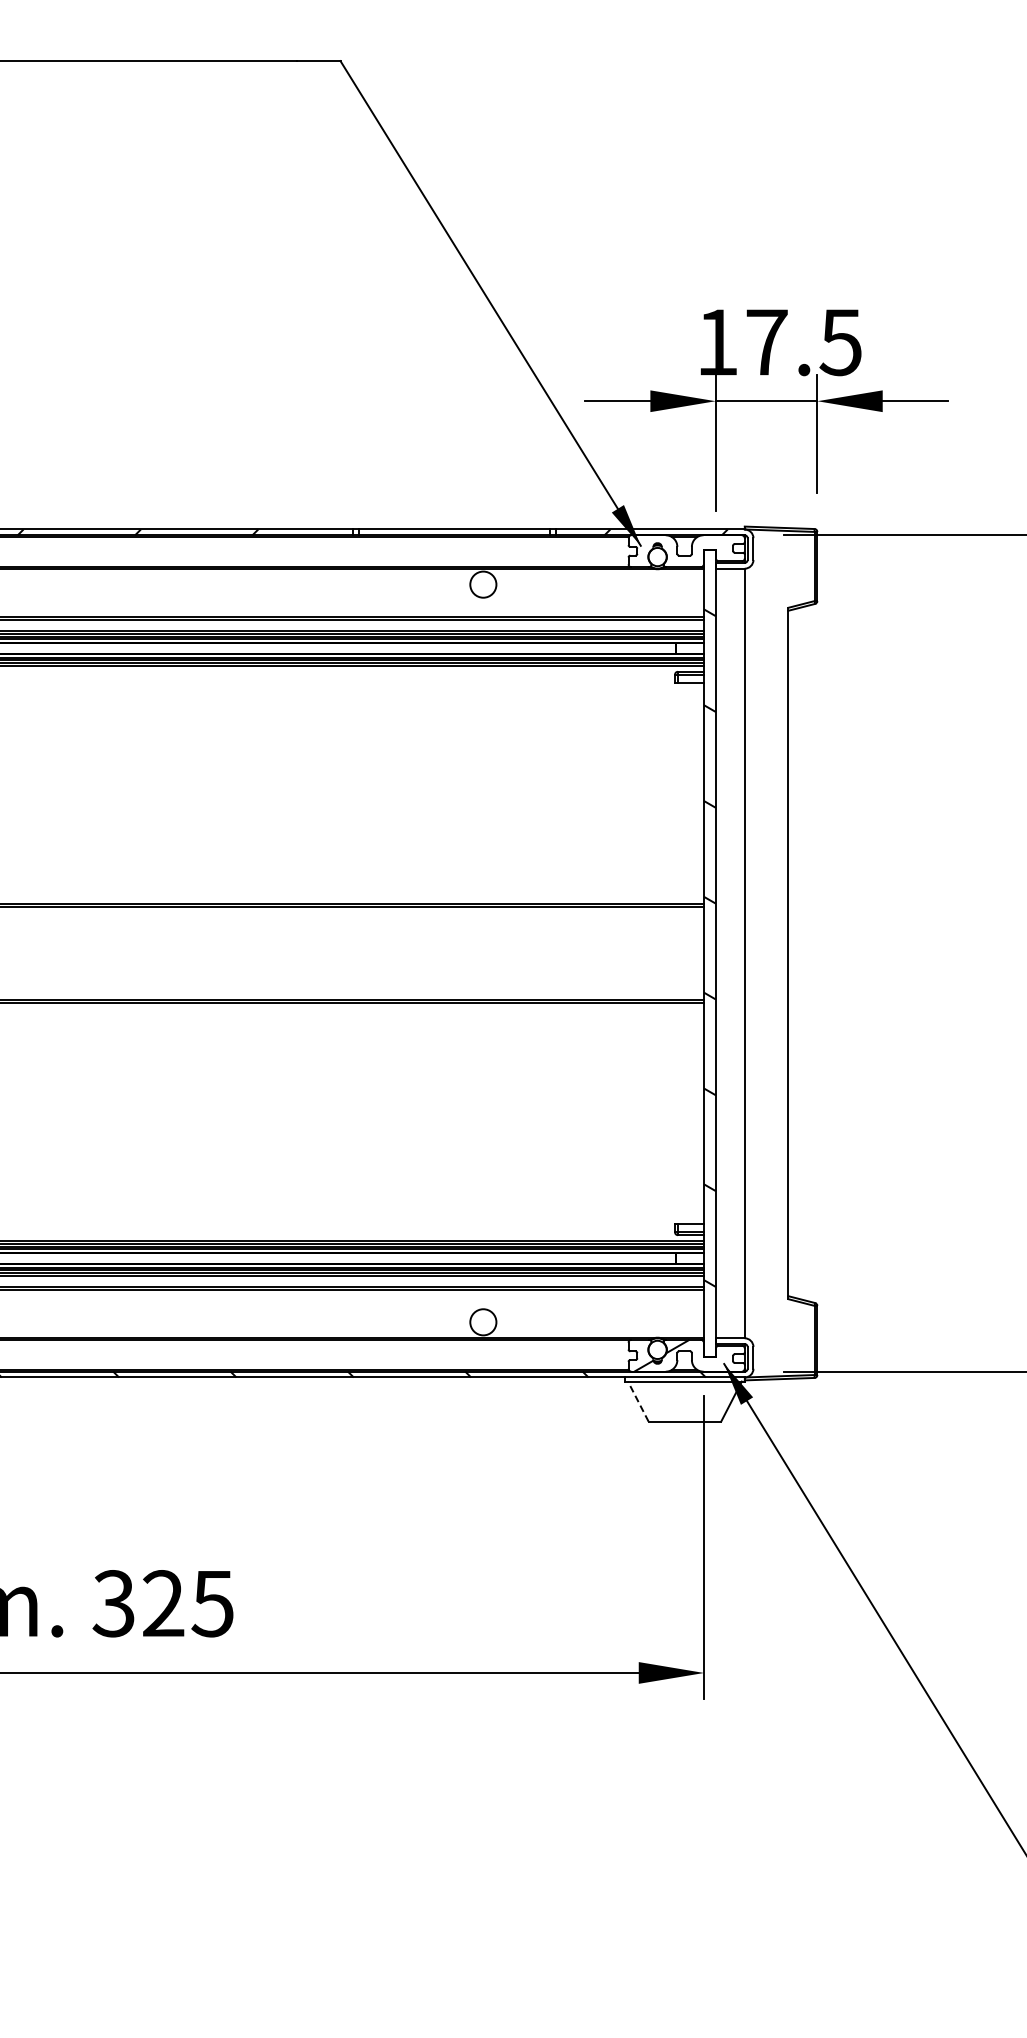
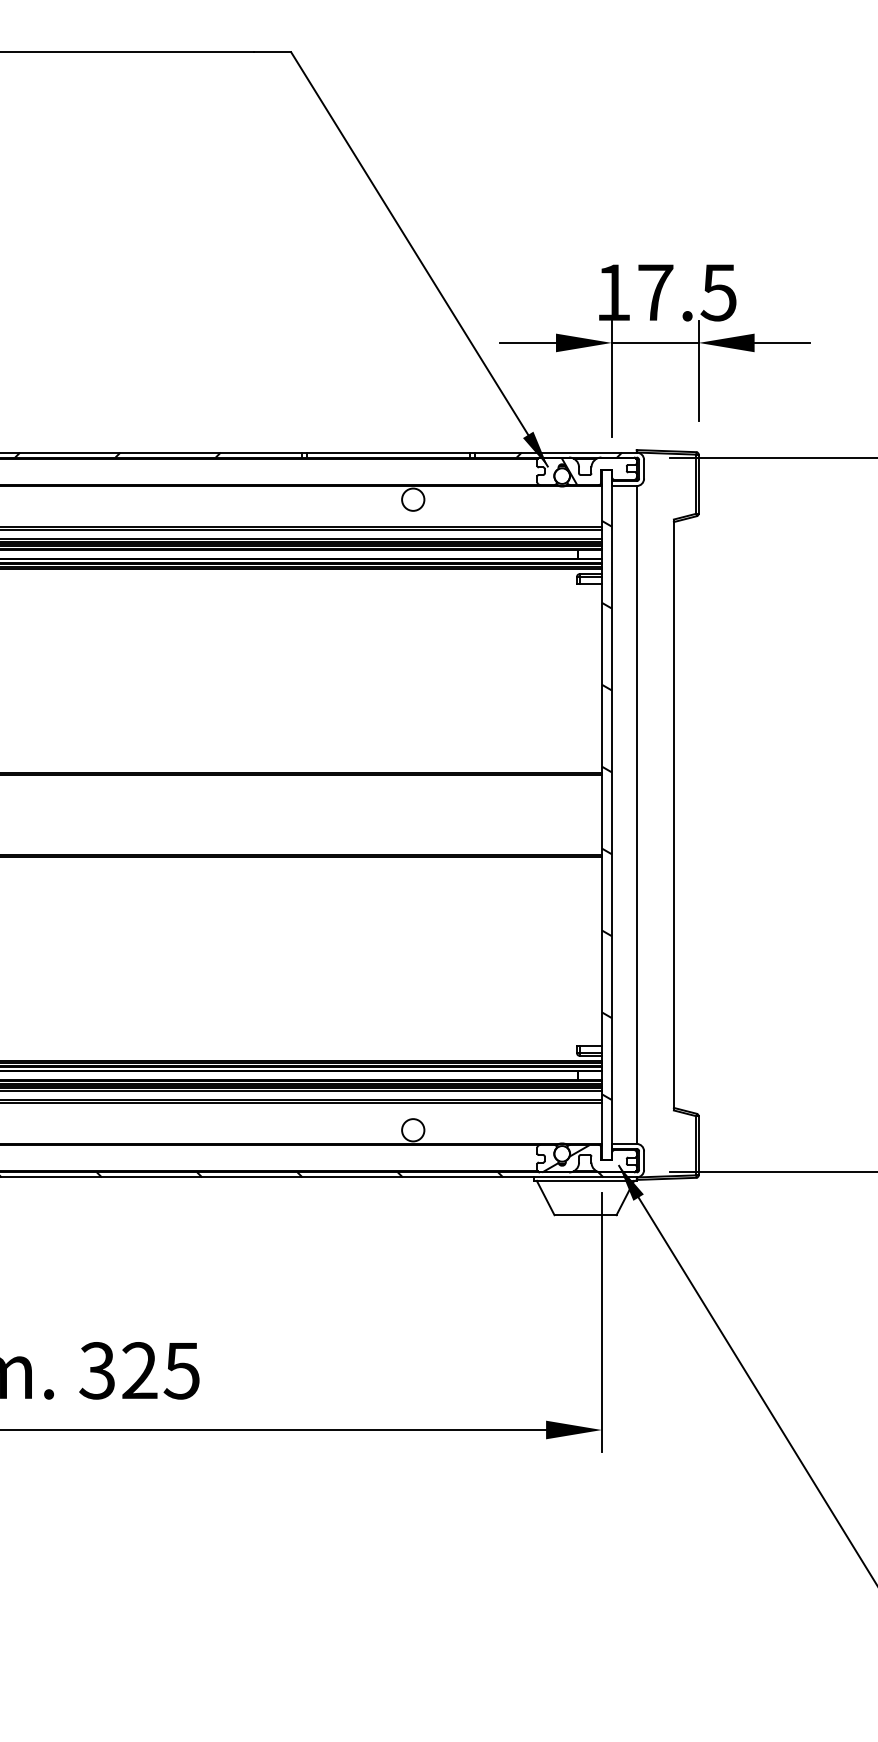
hatch: (665, 551) -> (568, 471), added
line: (638, 1401) -> (545, 1197), dashed -> solid

